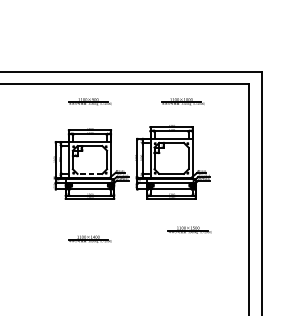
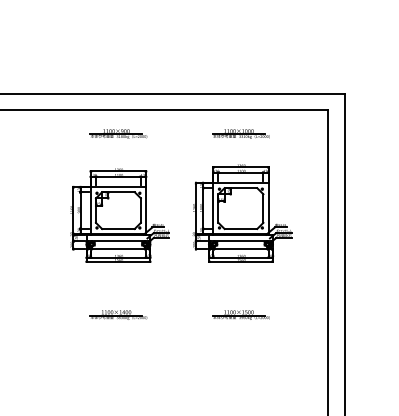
part: (172, 162) -> (242, 213), moved
line: (89, 173) -> (117, 228), dashed -> solid
part: (189, 229) -> (240, 314), moved

